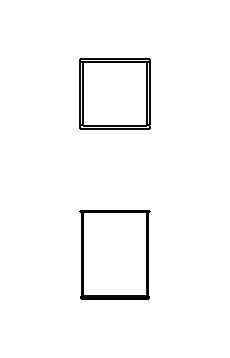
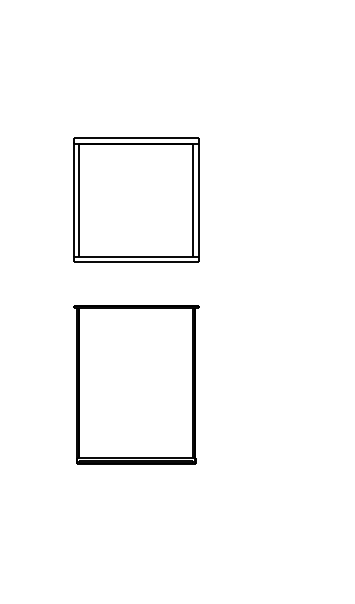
part: (114, 254) -> (135, 384), moved

